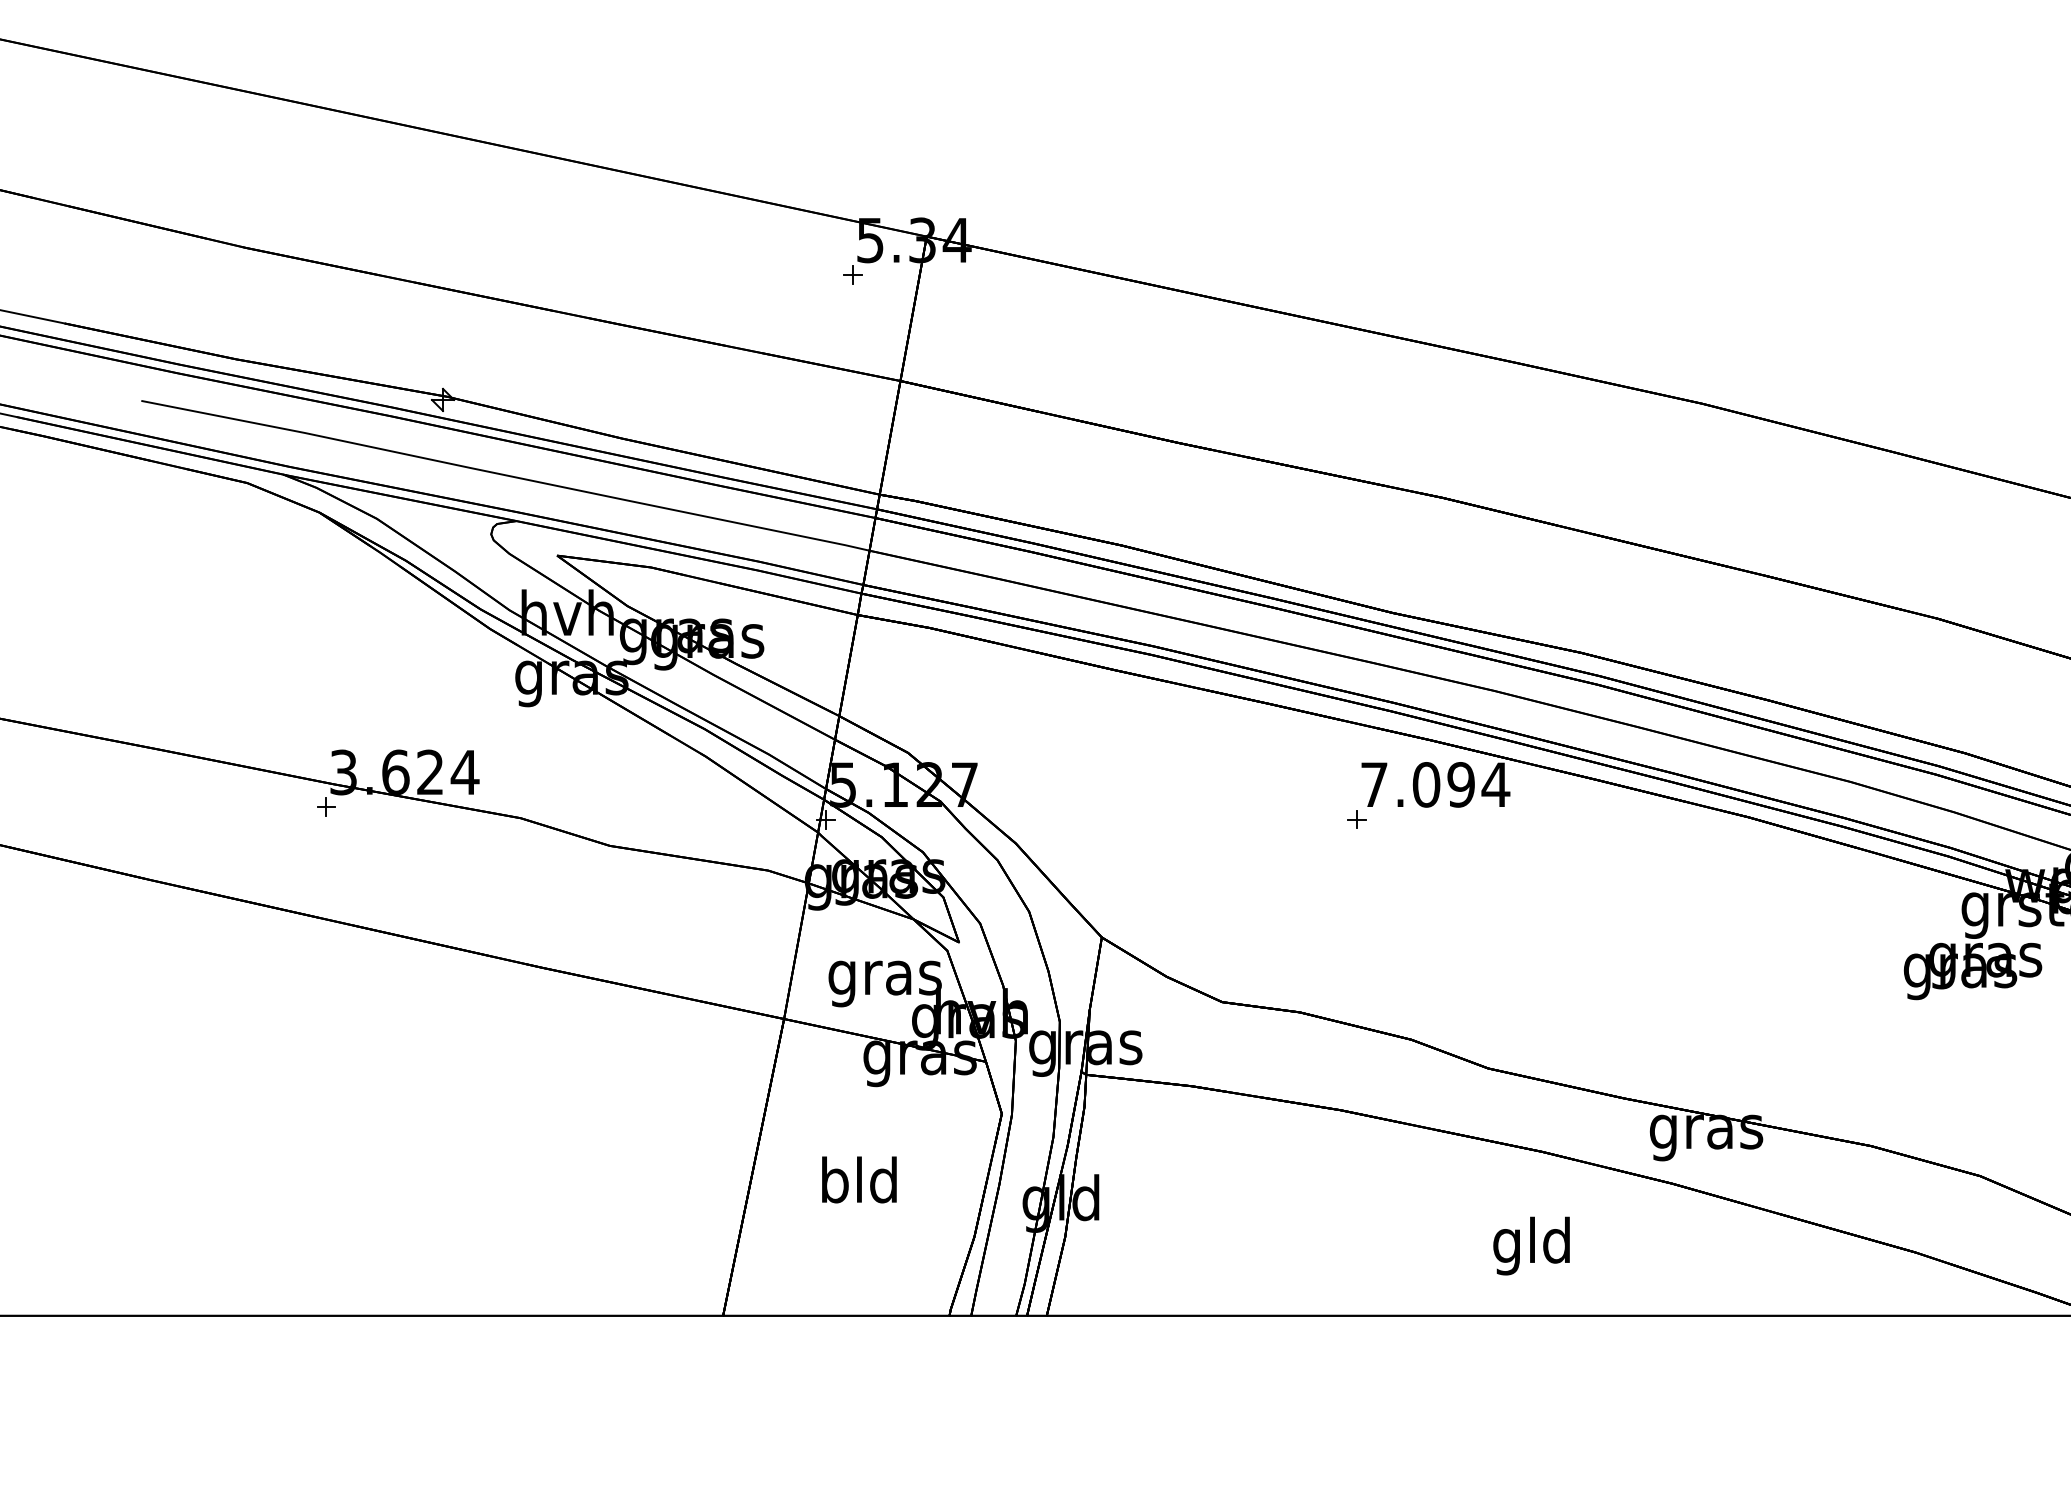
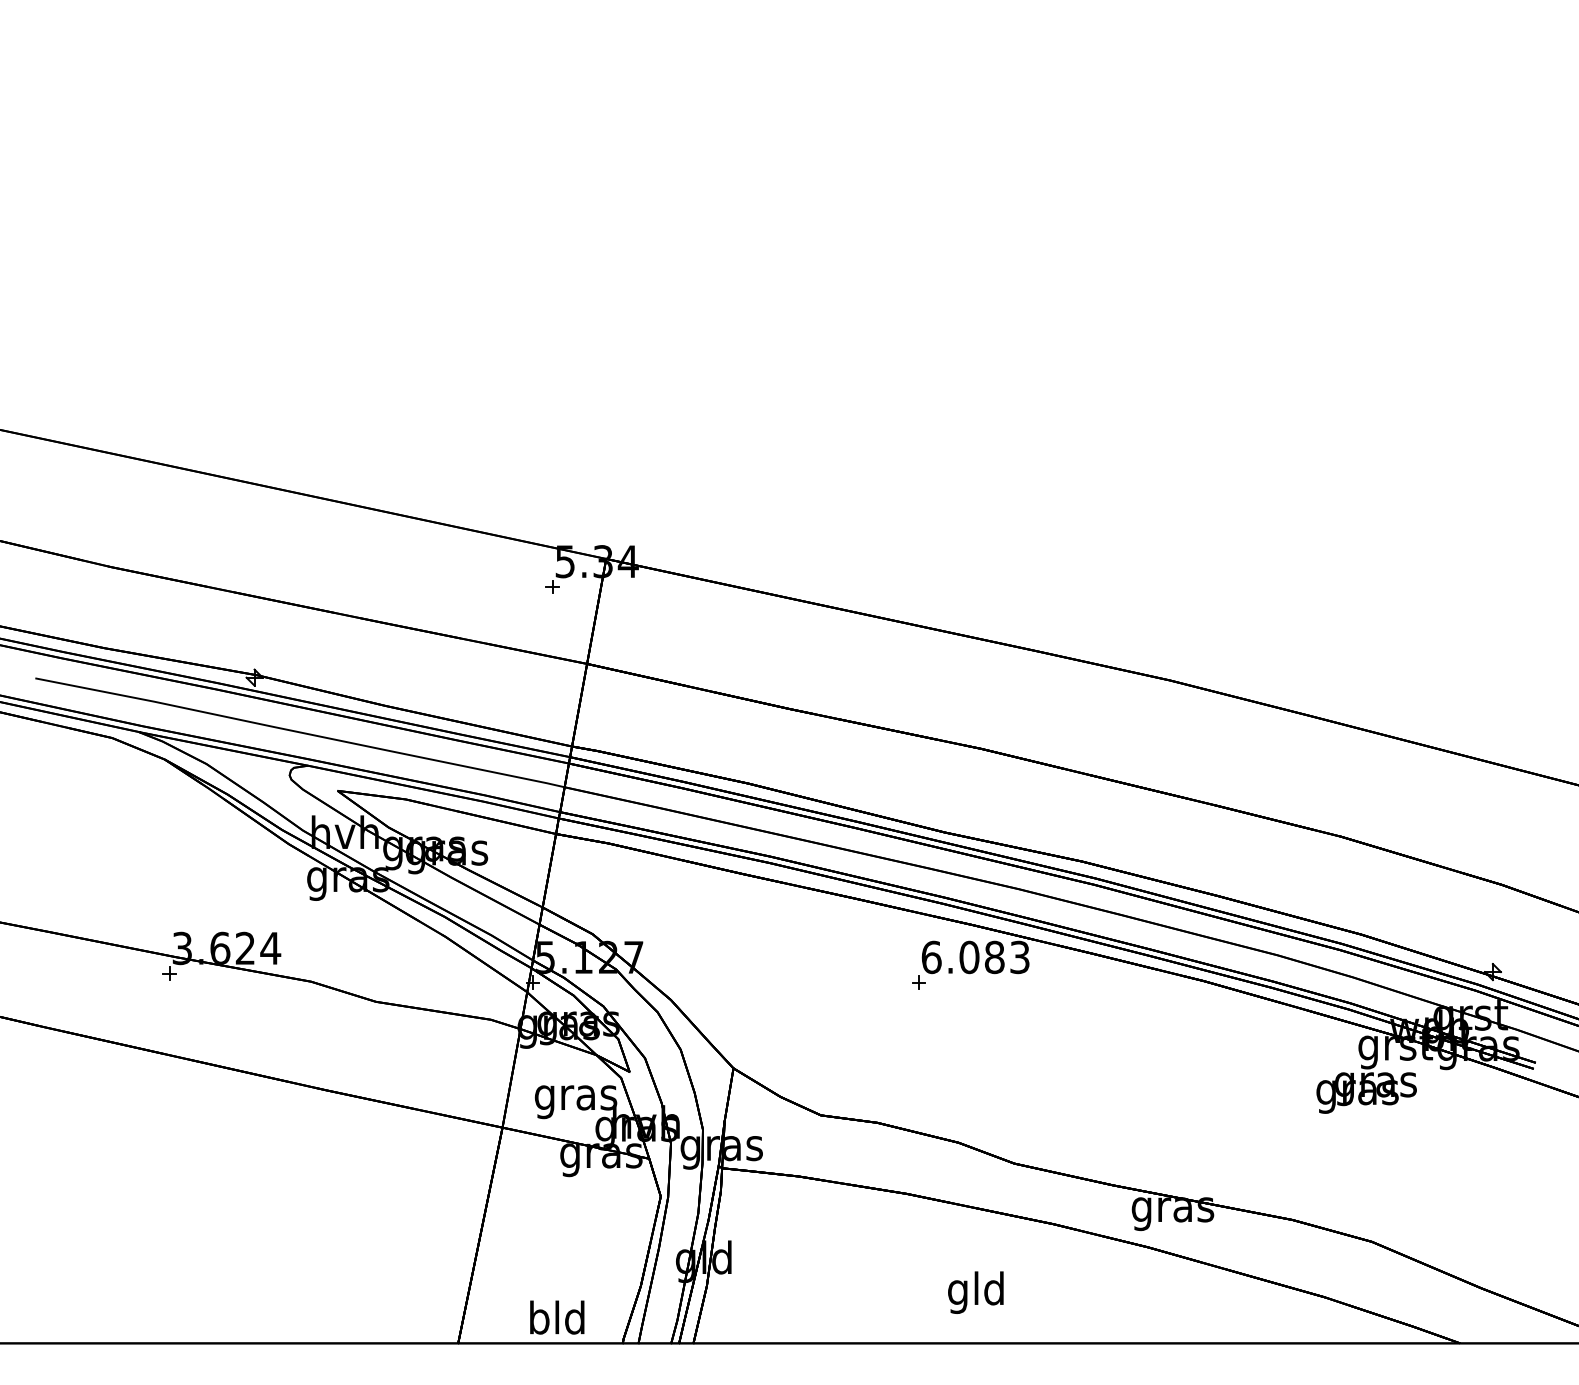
text: (1434, 784) -> (975, 957), 7.094 -> 6.083
text: (859, 1179) -> (557, 1317), moved
text: (1531, 1245) -> (975, 1292), moved

